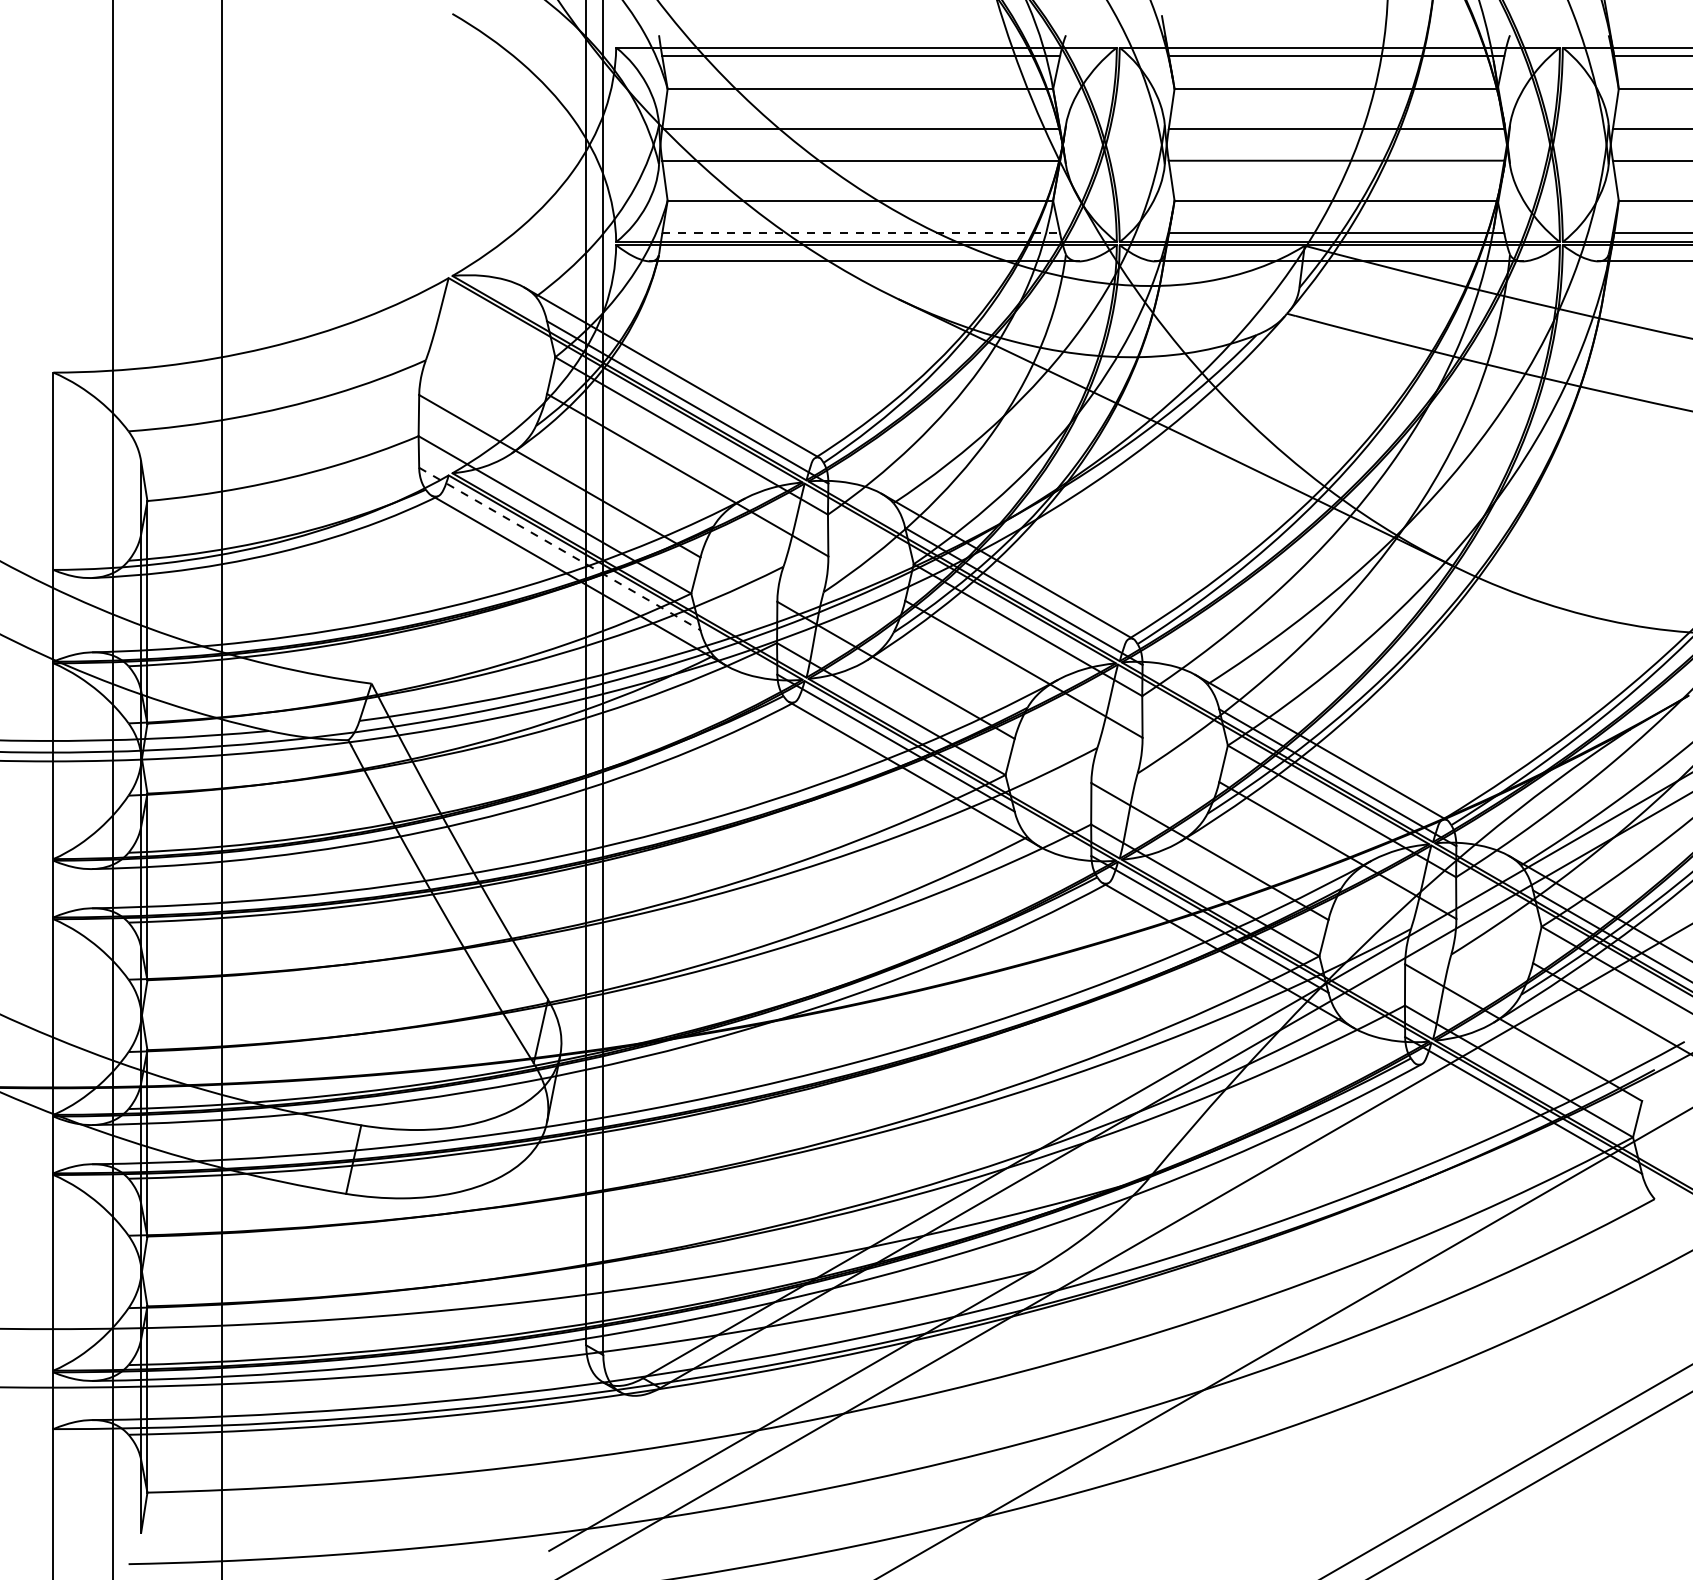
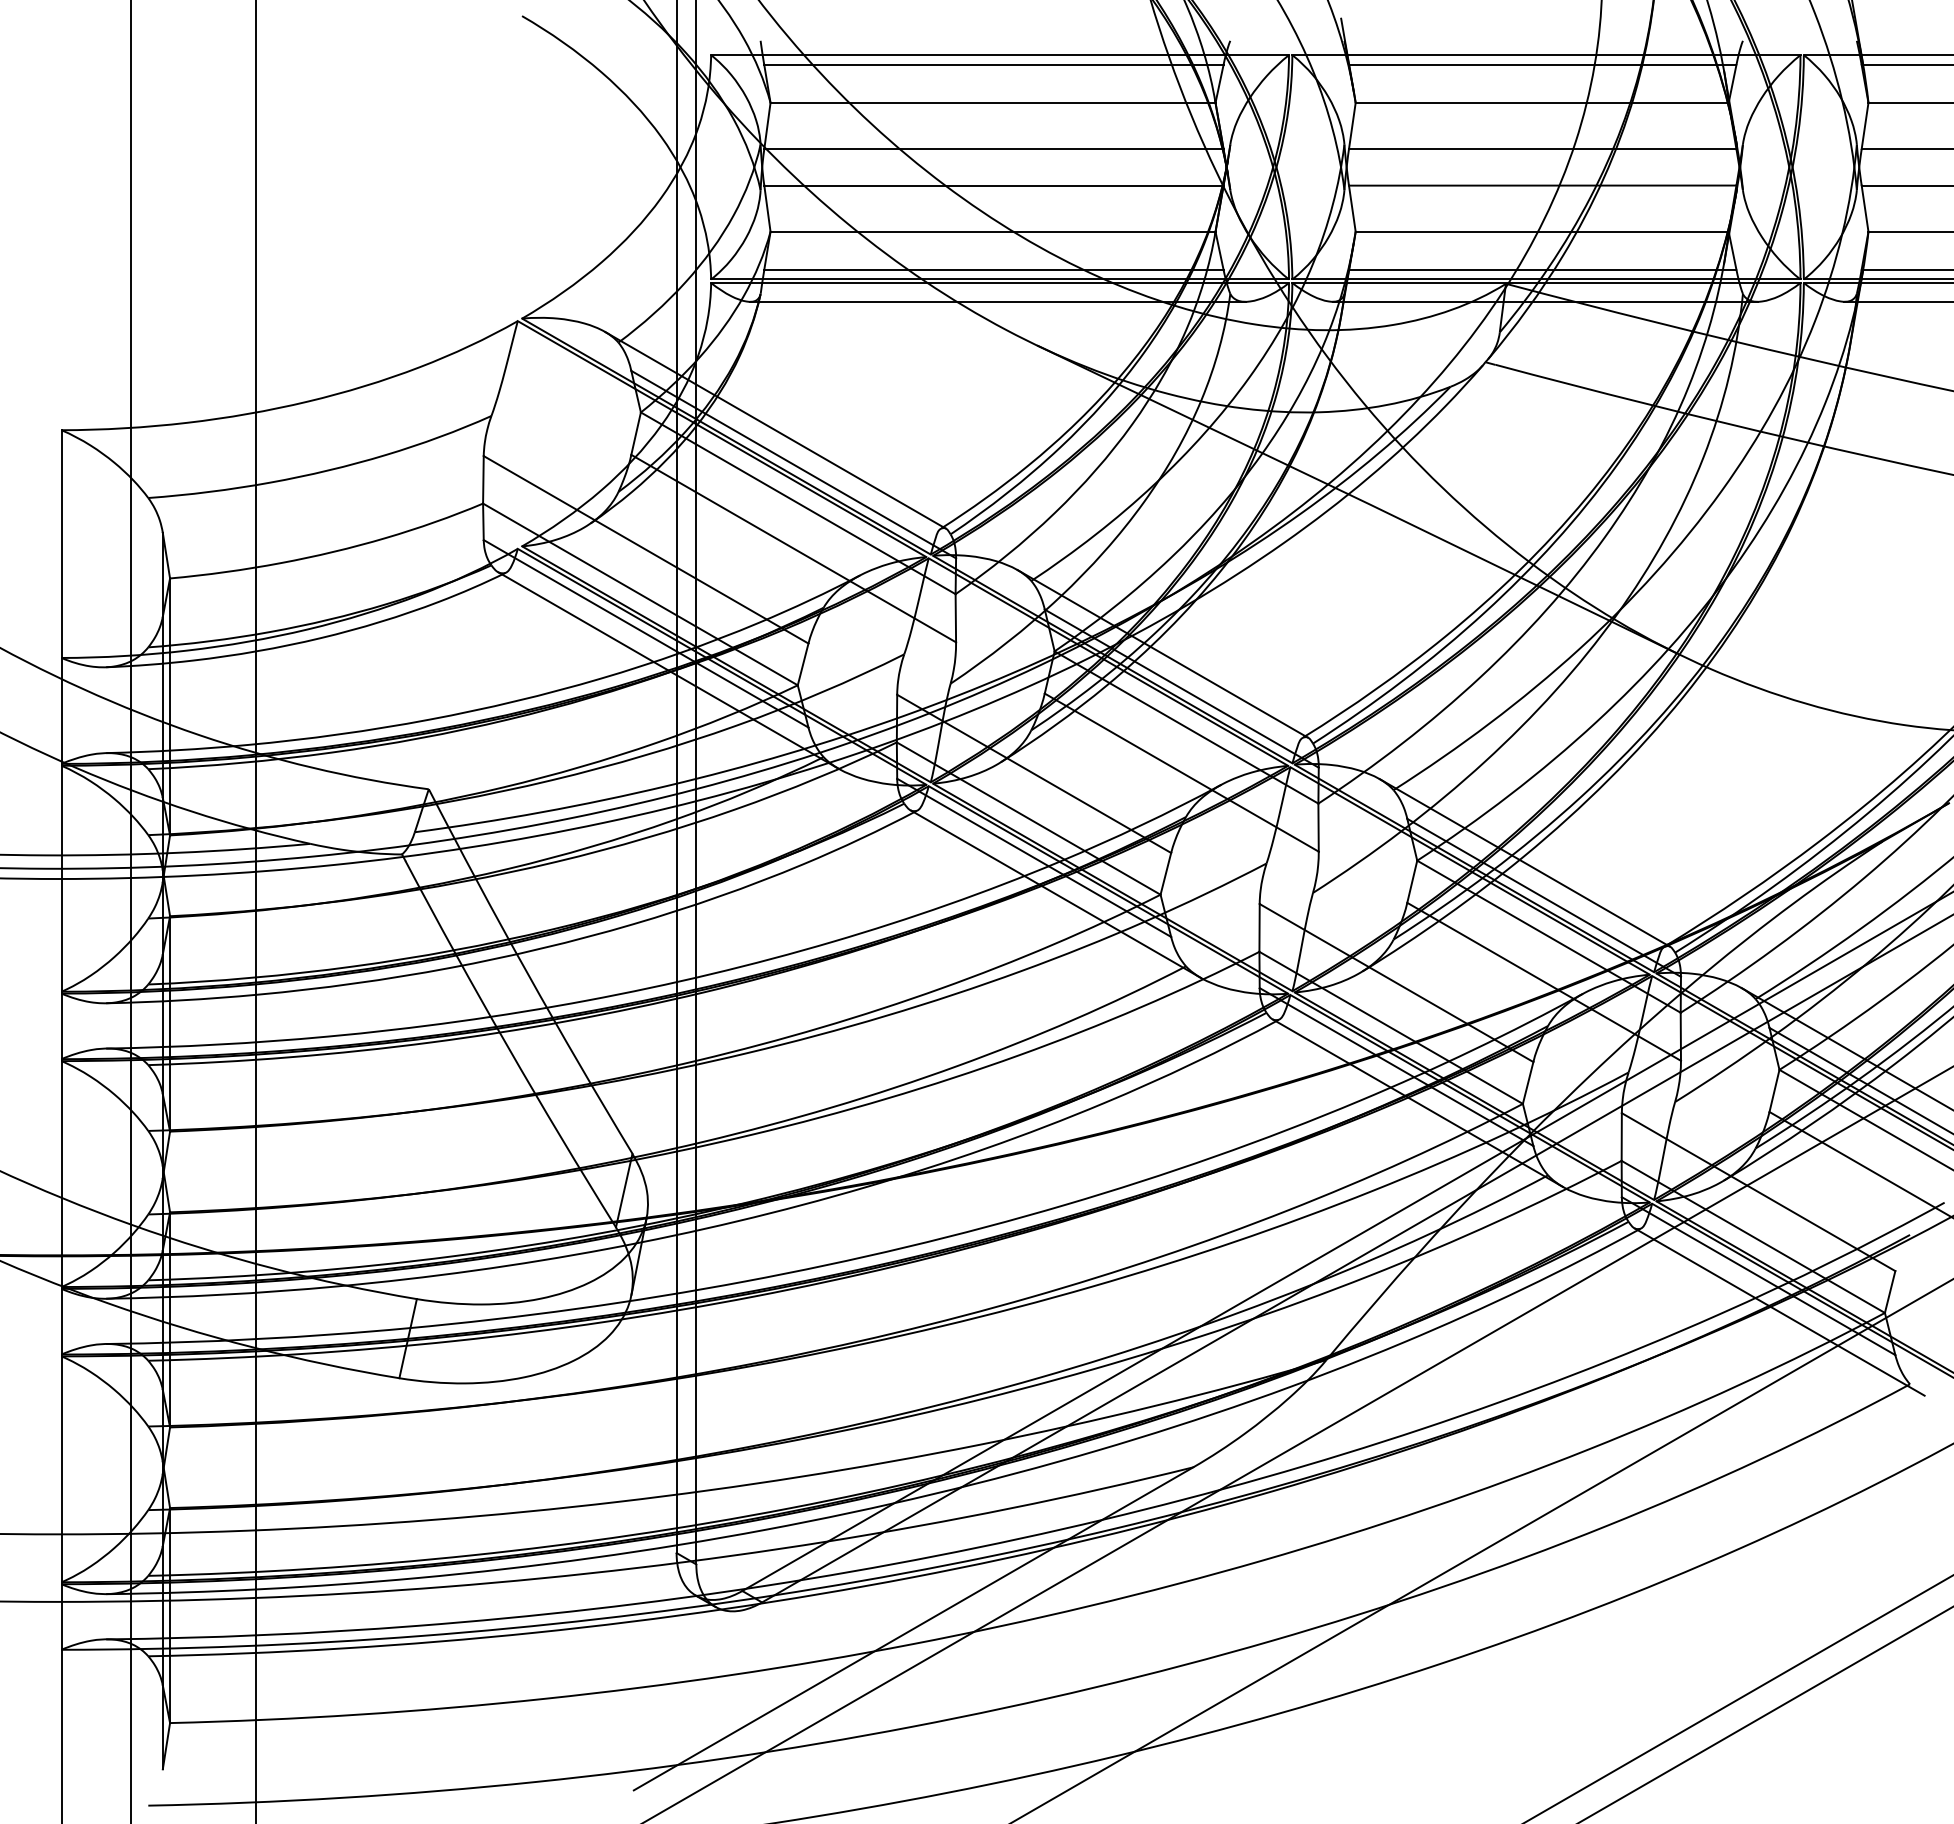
line: (860, 233) -> (993, 269), dashed -> solid
line: (560, 549) -> (646, 634), dashed -> solid
line: (1541, 1136) -> (1779, 1311), added

